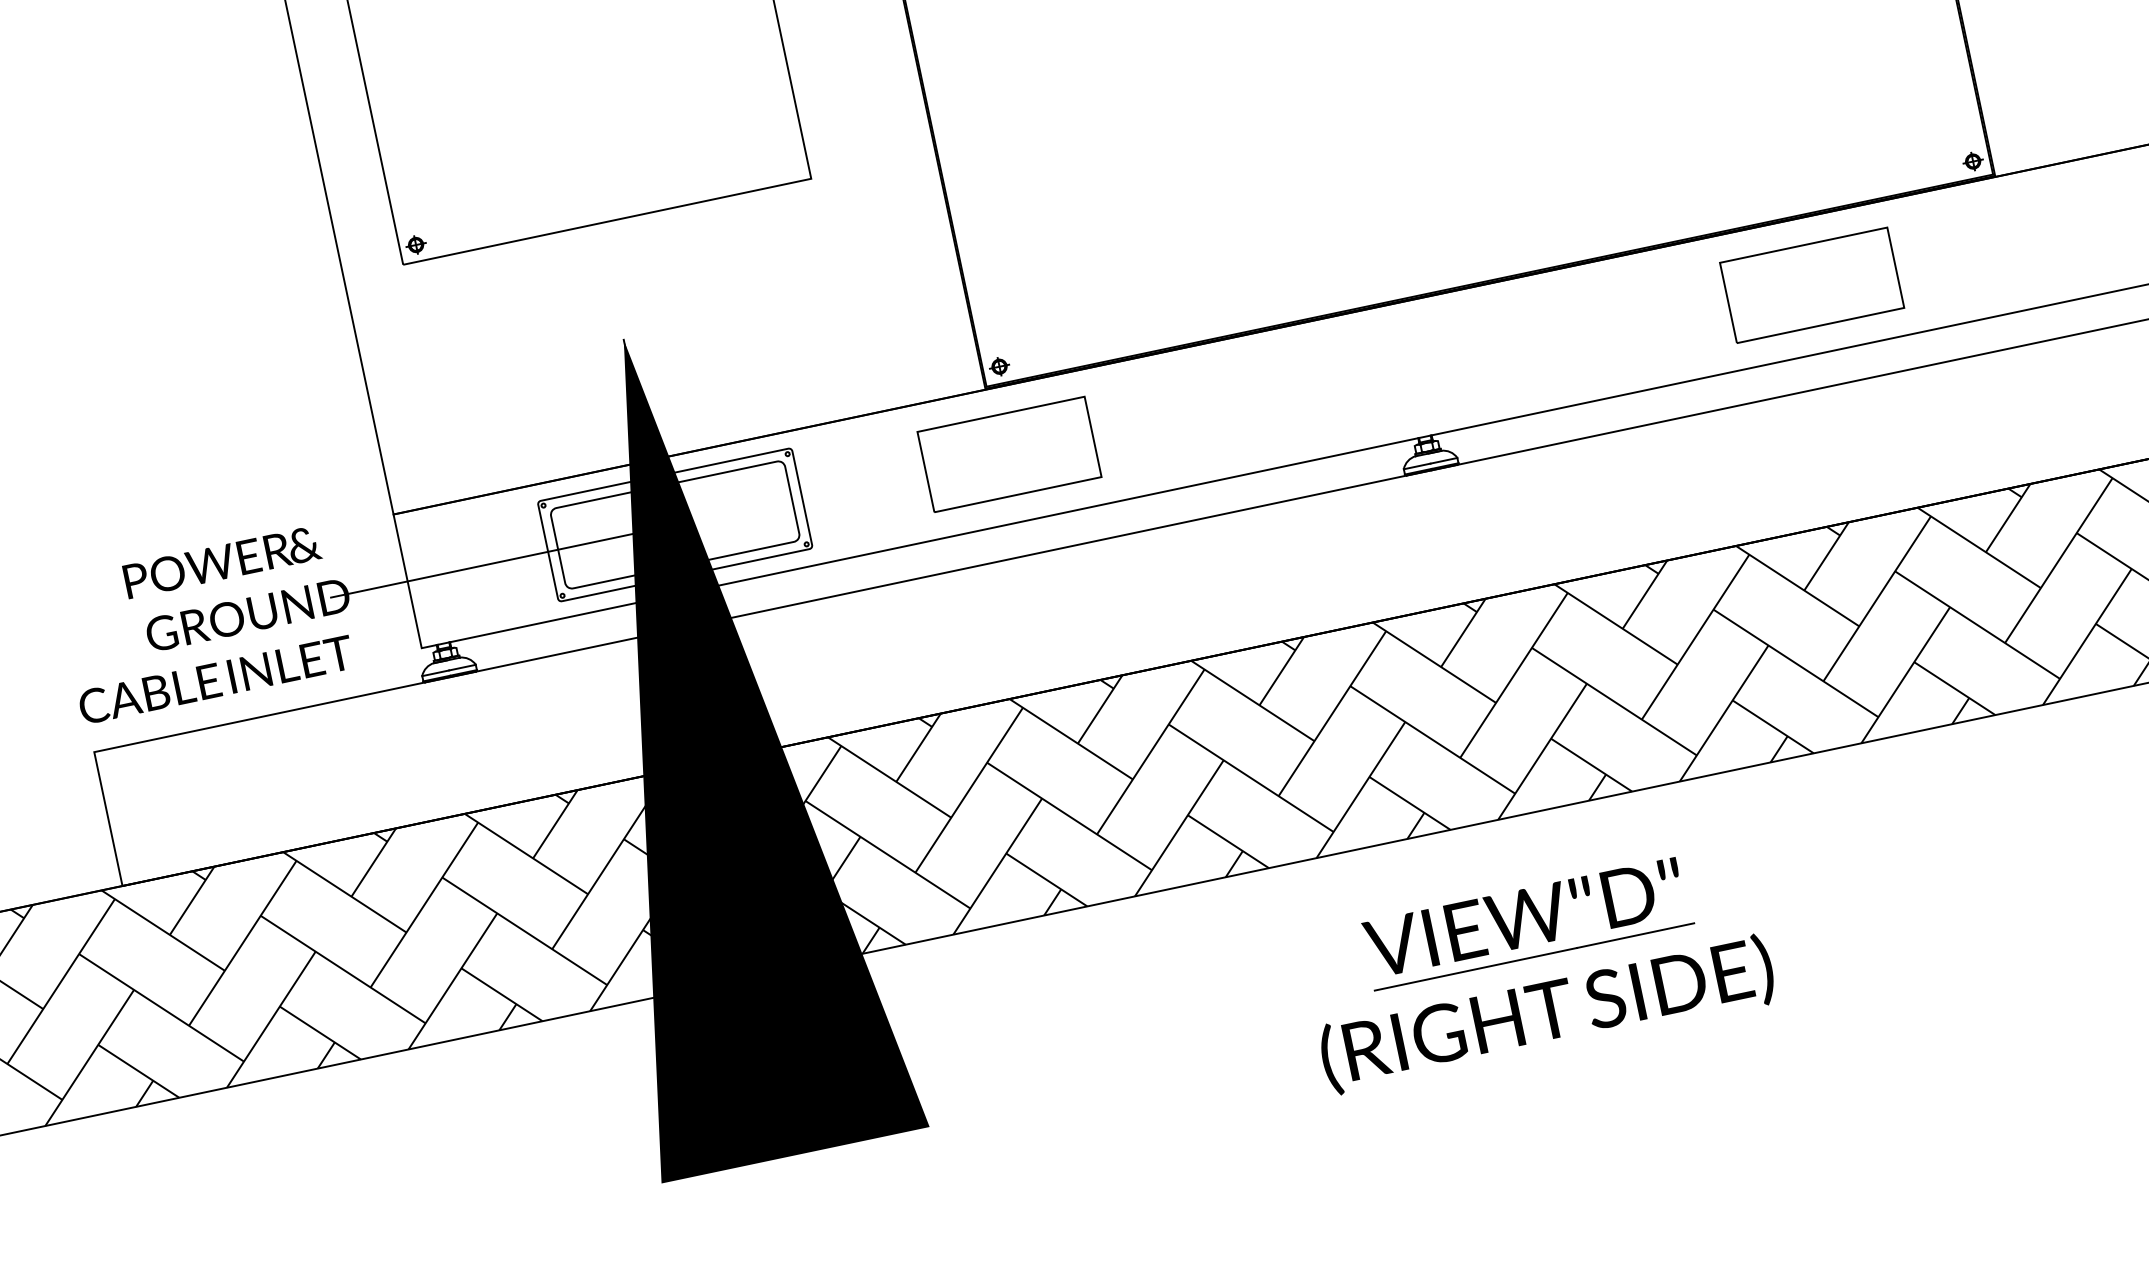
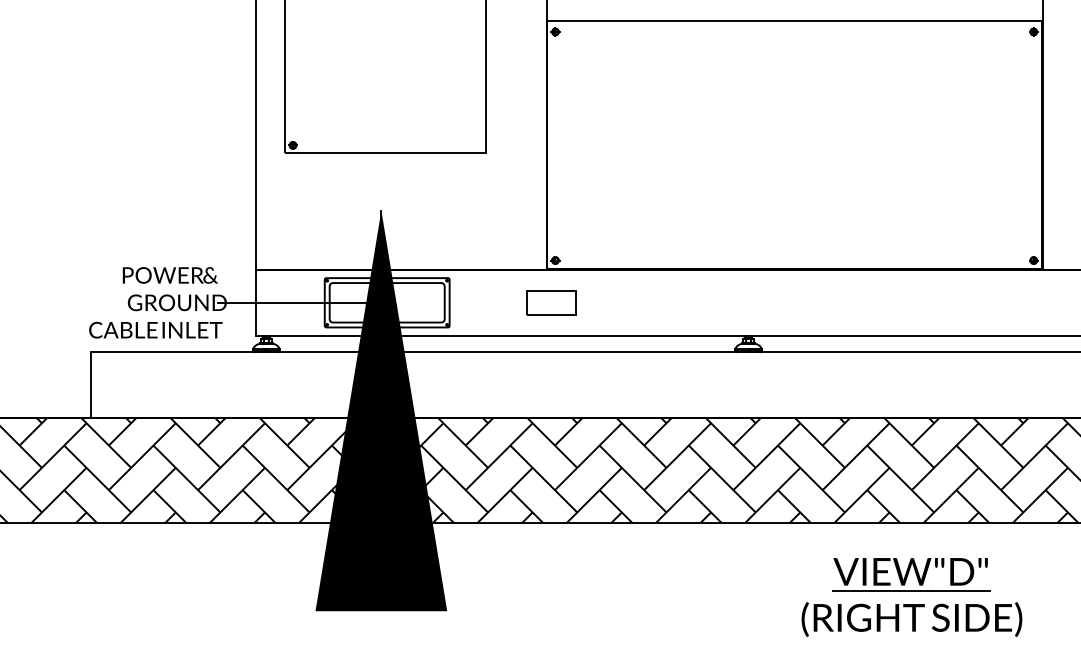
part: (1811, 284) -> (945, 302), removed
part: (1009, 453) -> (551, 302), size x0.6
part: (1537, 969) -> (911, 597), moved

